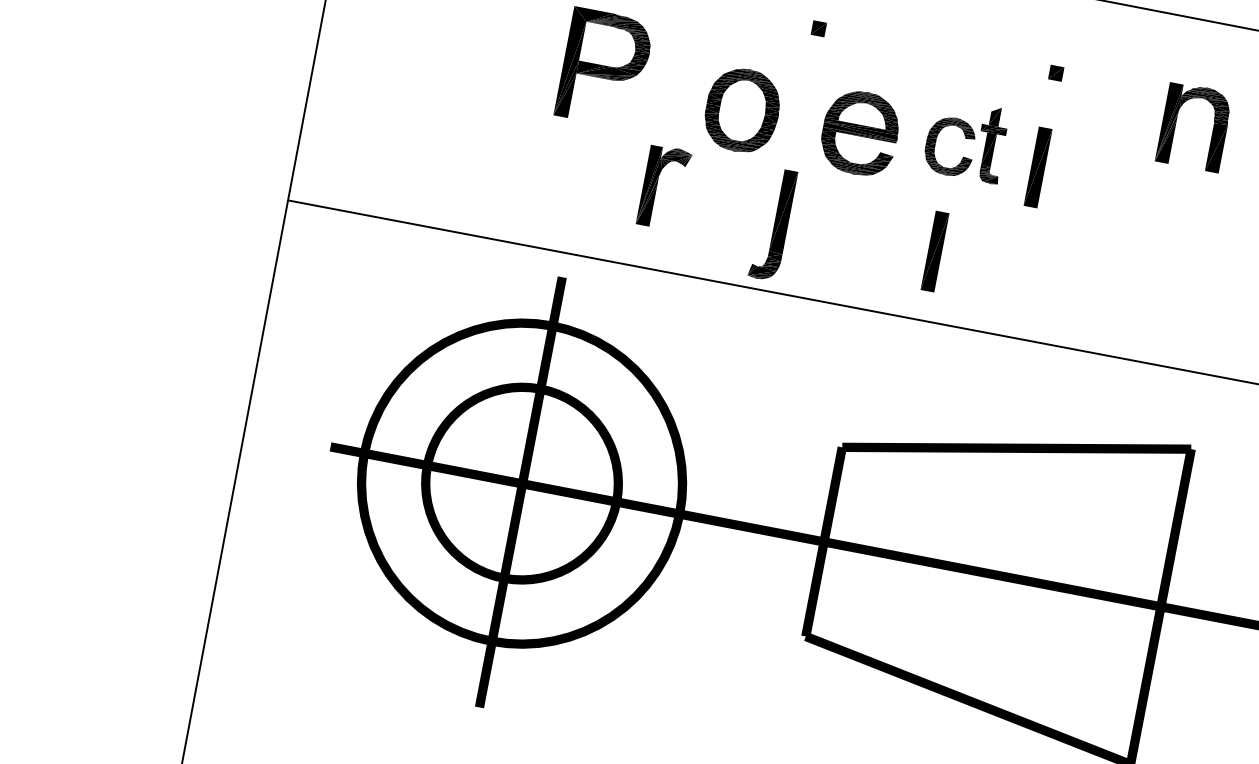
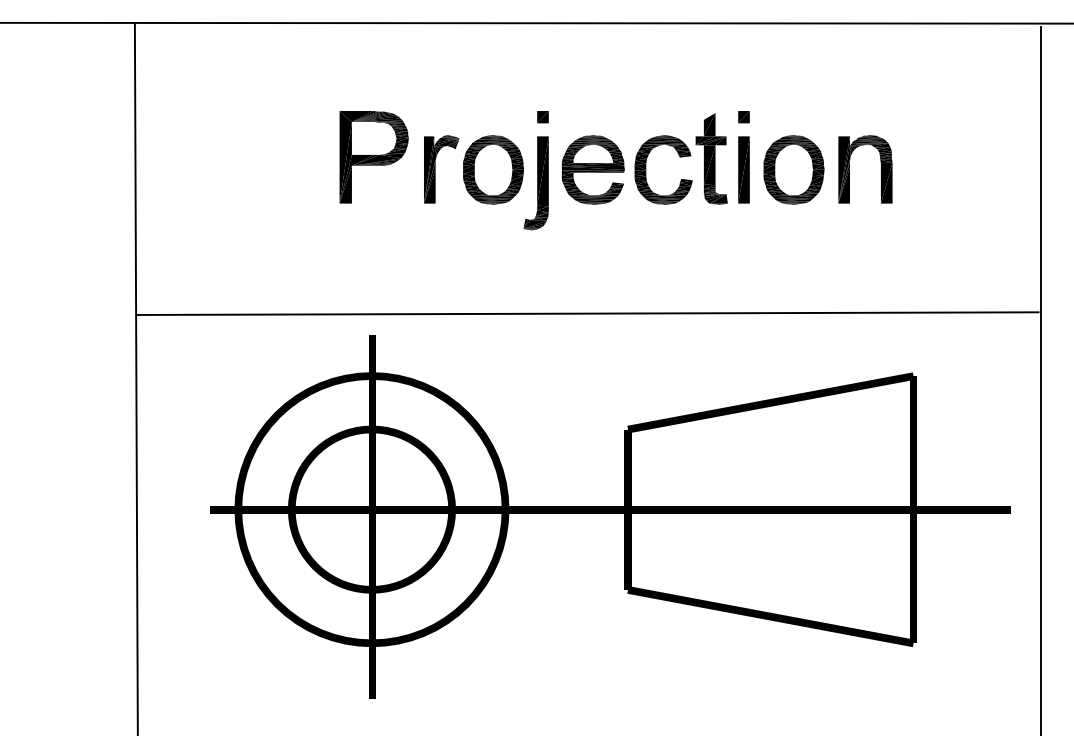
part: (818, 29) -> (542, 117), moved
part: (1055, 73) -> (743, 117), moved
part: (1175, 123) -> (849, 169), moved
part: (965, 139) -> (680, 158), size x1.43
part: (1096, 178) -> (793, 169), added
part: (664, 187) -> (441, 169), moved
part: (772, 224) -> (535, 183), moved
part: (934, 250) -> (672, 254), removed

